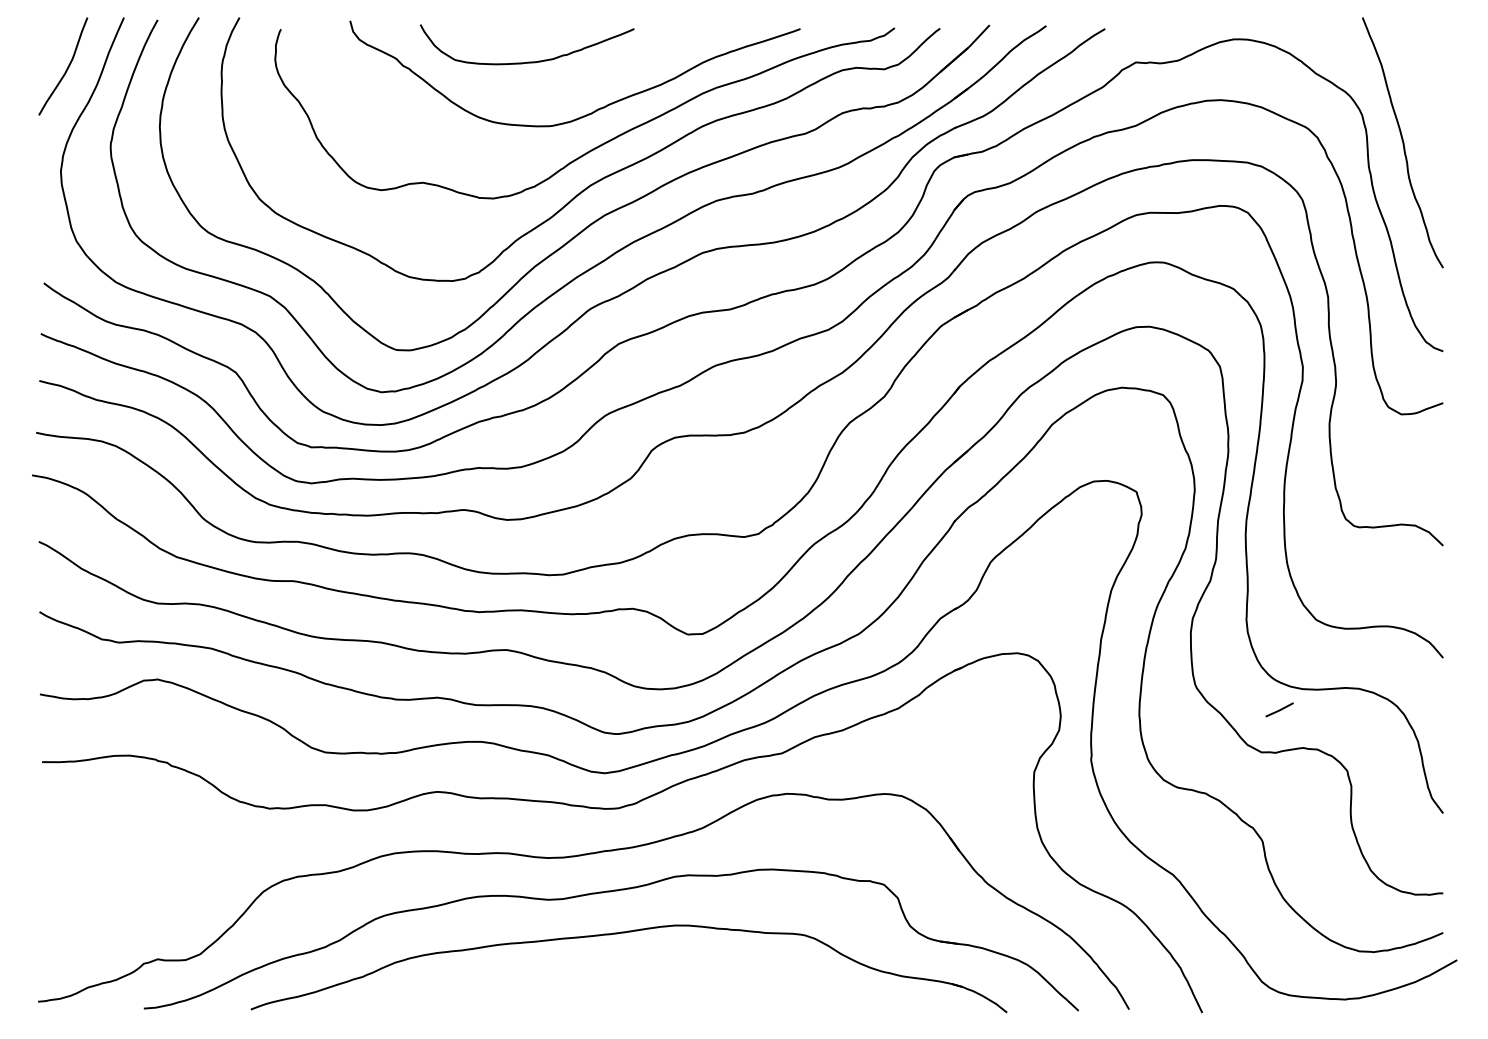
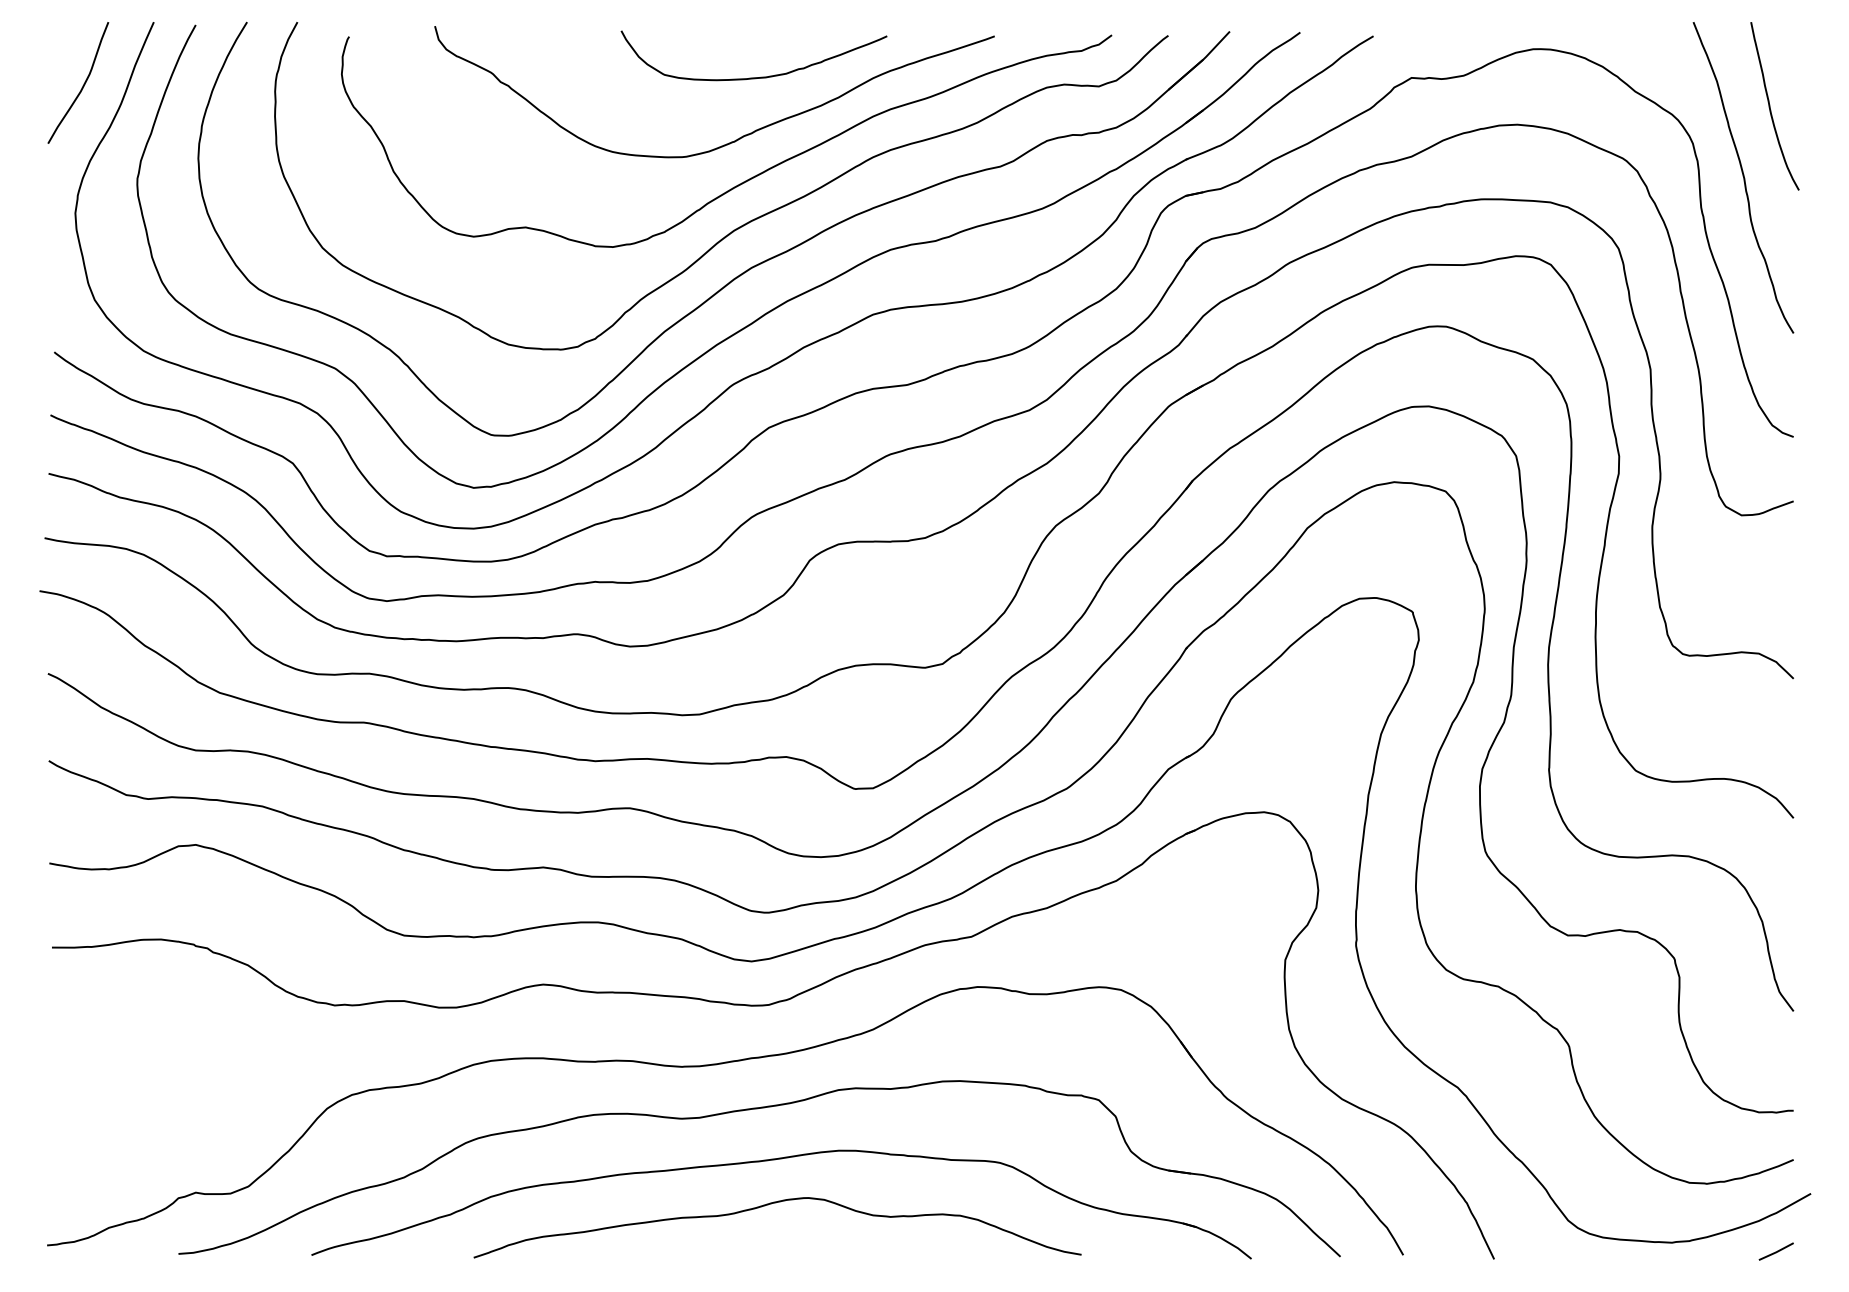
curve: (526, 62) -> (753, 77), moved
curve: (1424, 85) -> (1770, 106), added
line: (1278, 709) -> (1775, 1251), moved
curve: (620, 968) -> (771, 1204), added

